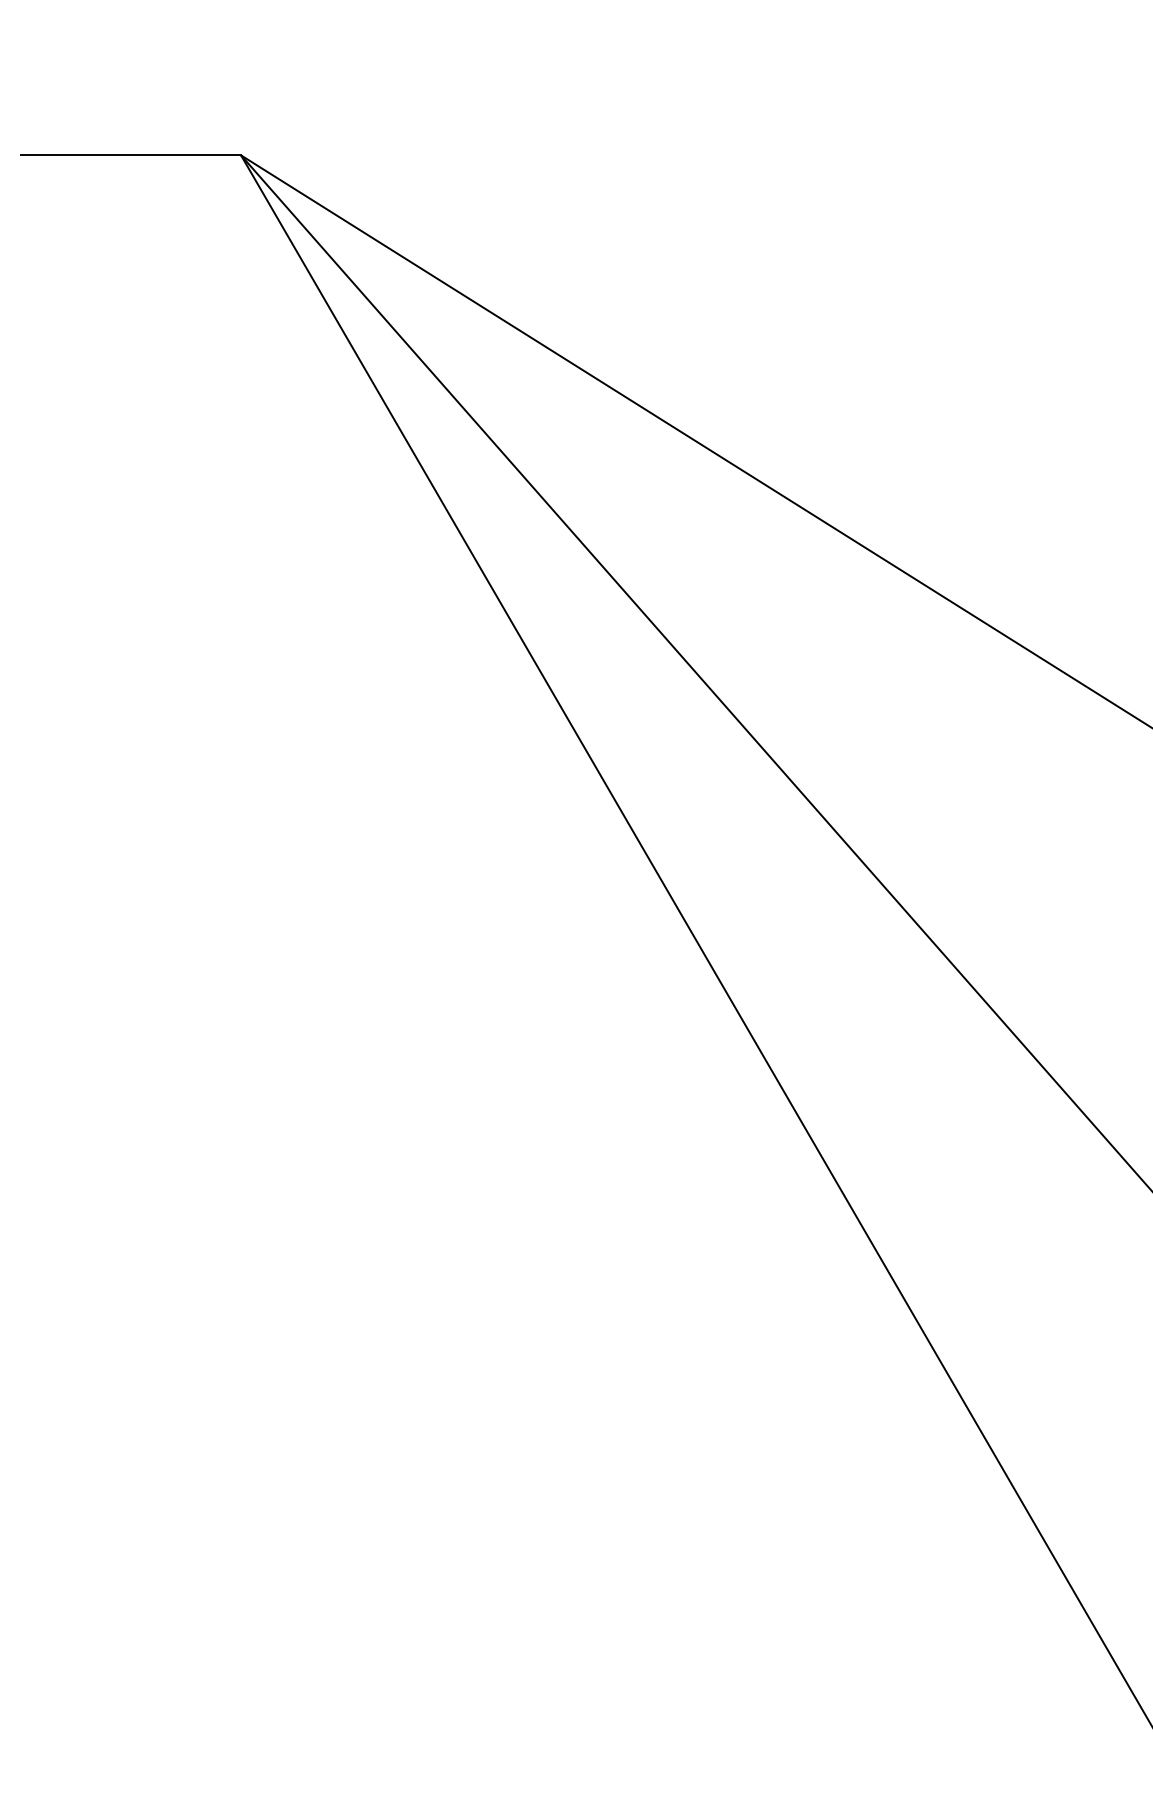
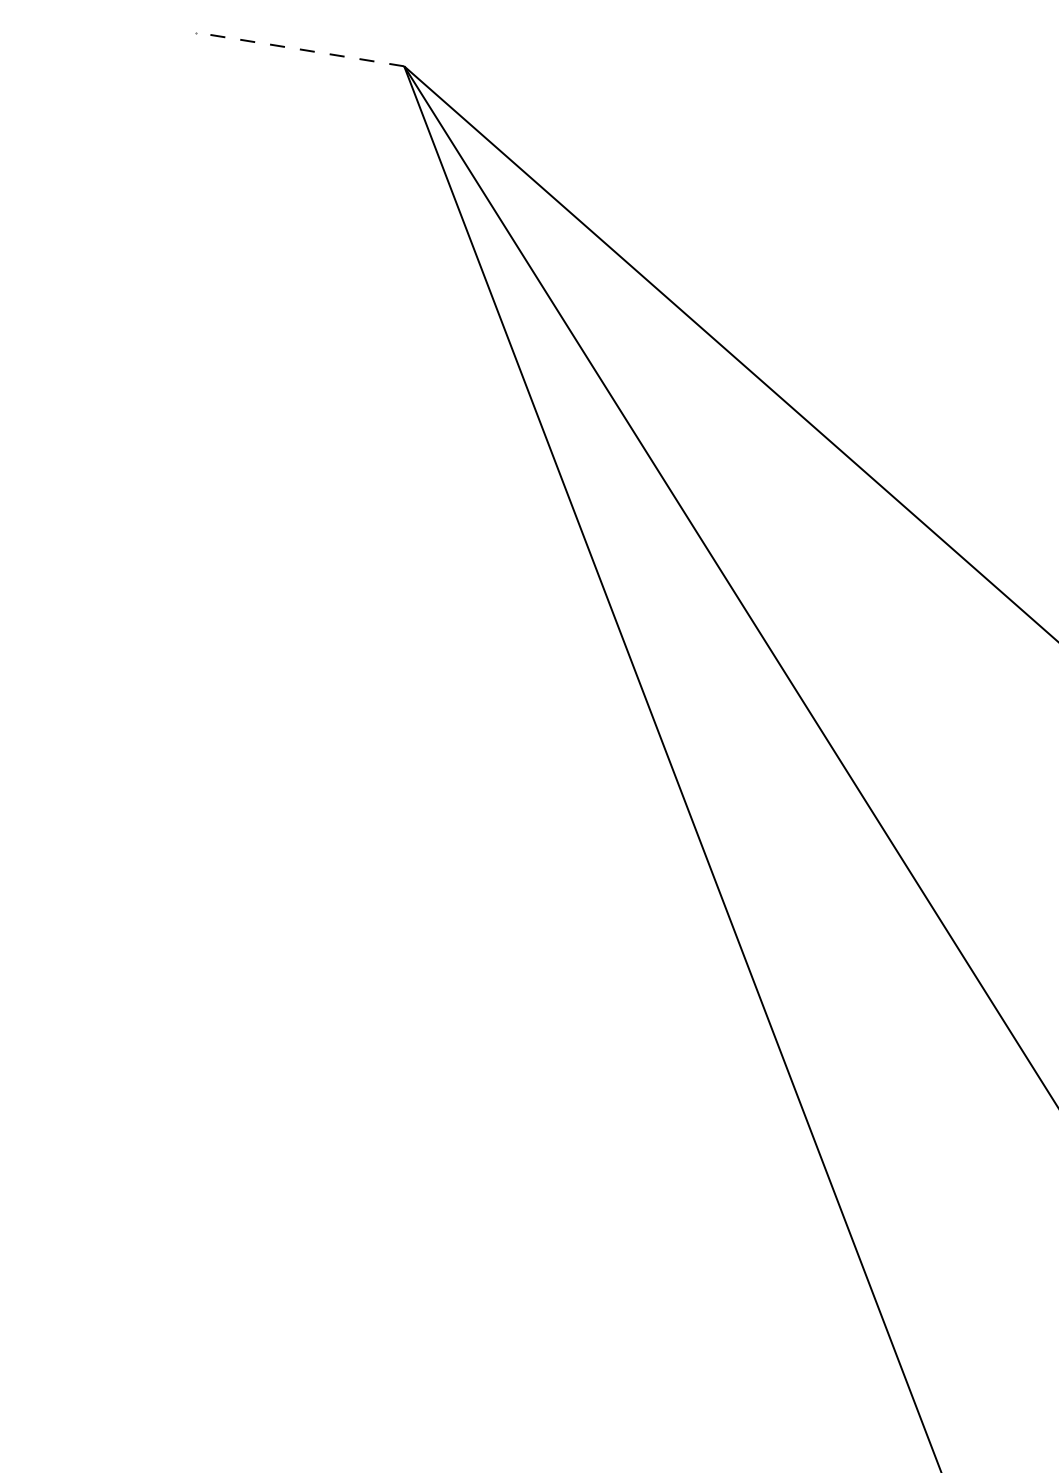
line: (130, 155) -> (299, 49), solid -> dashed

